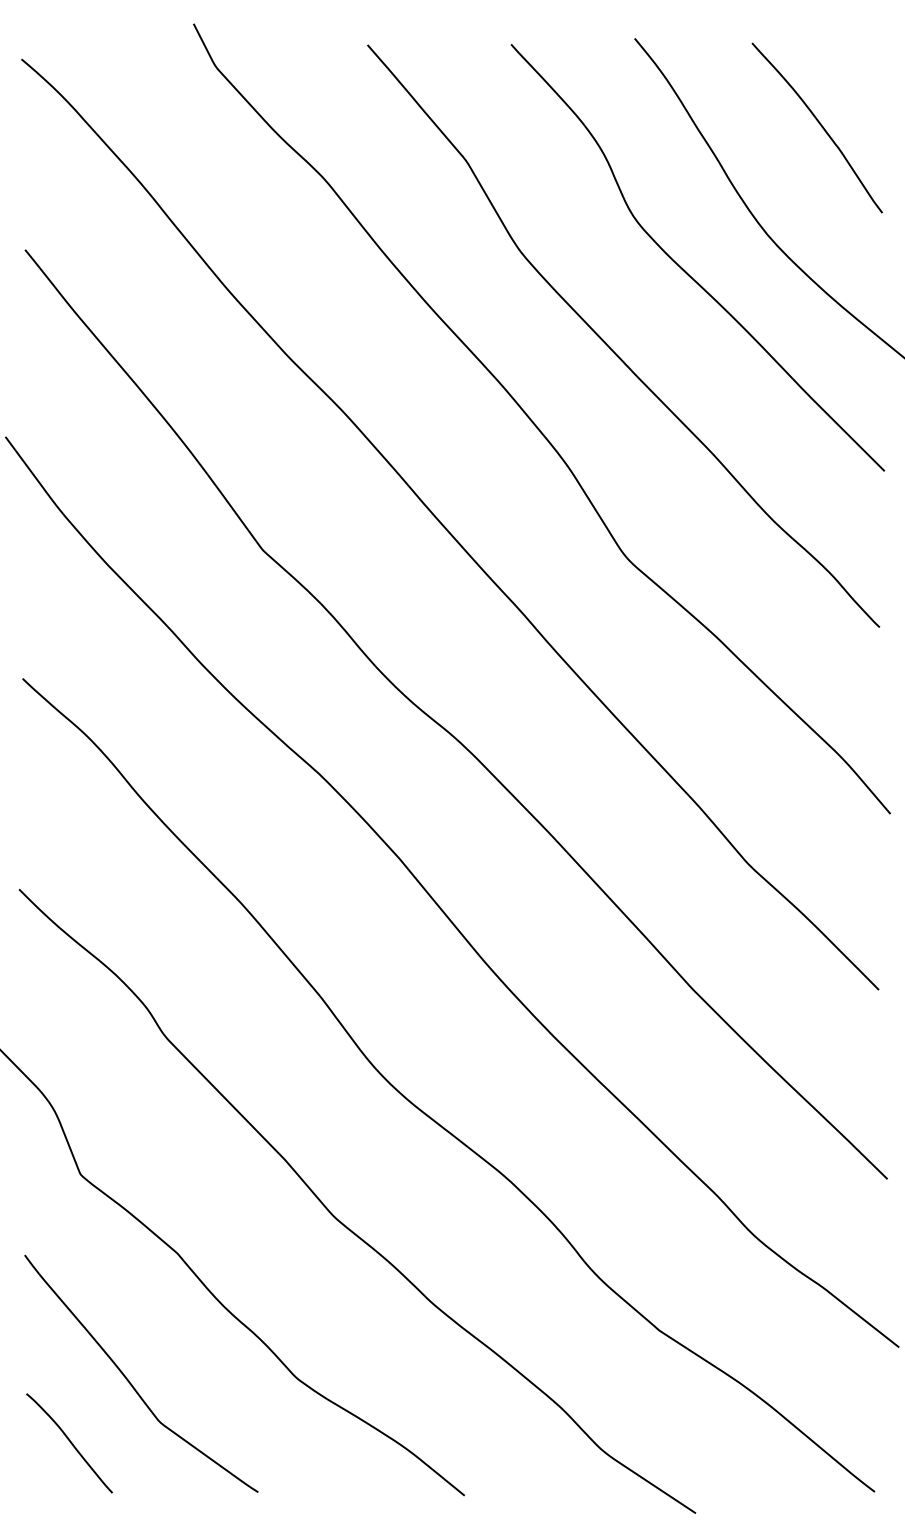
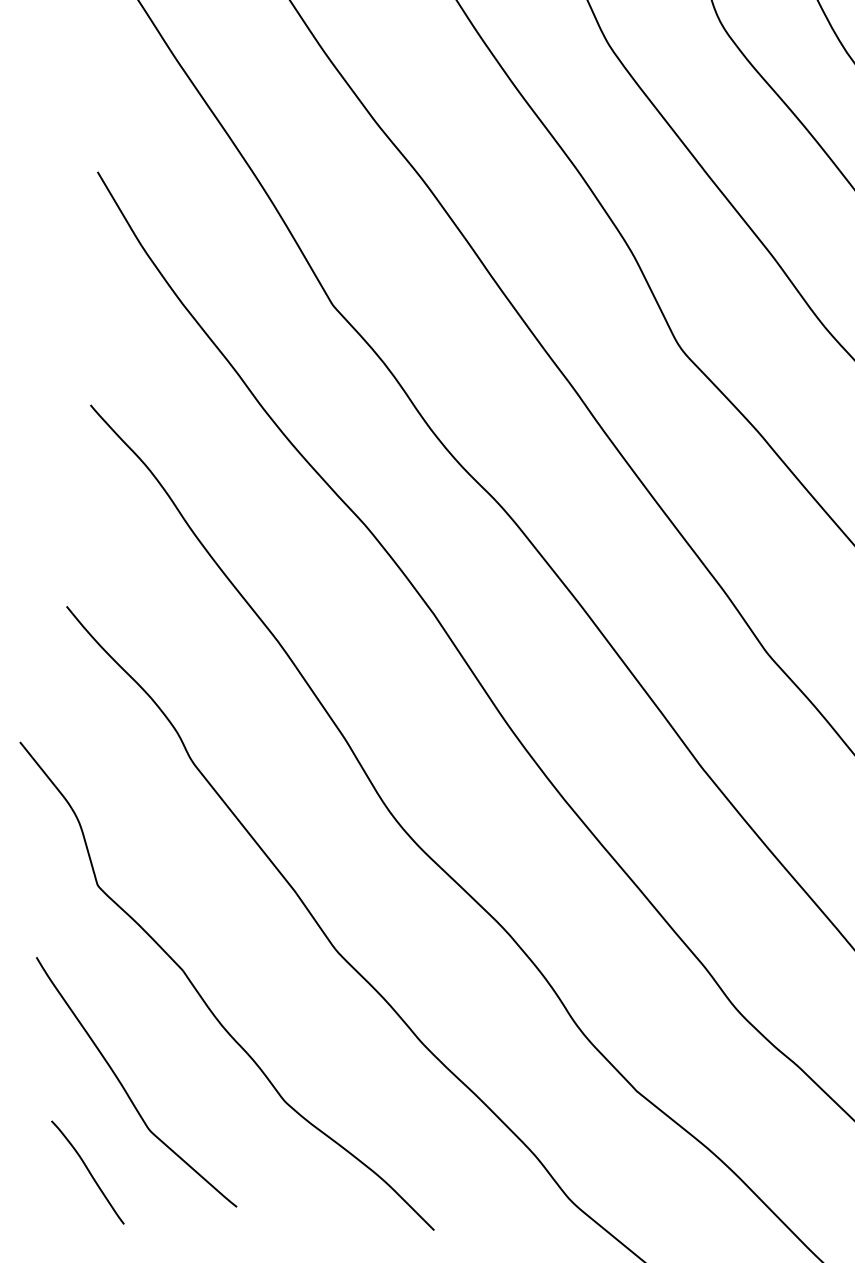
curve: (69, 1442) -> (87, 1171), moved

